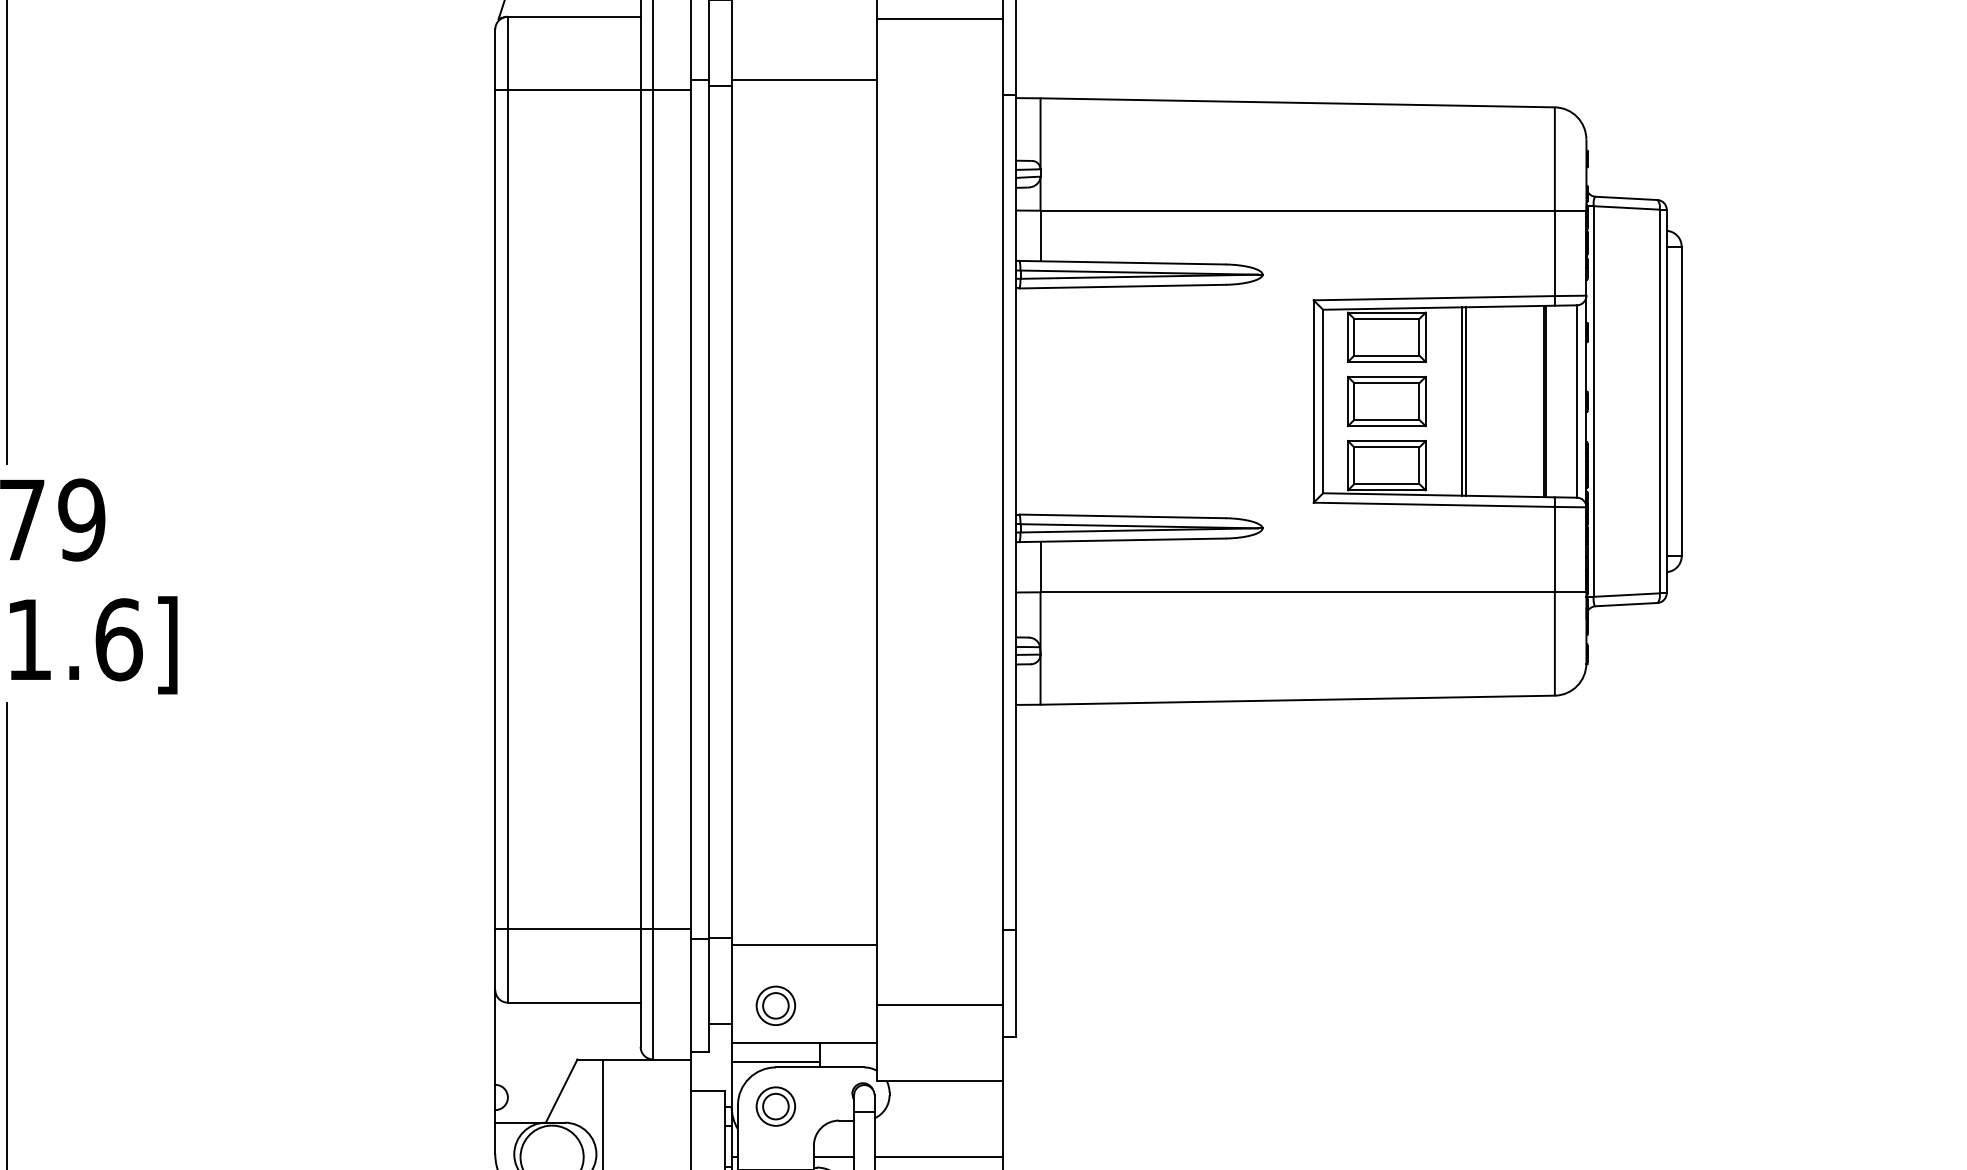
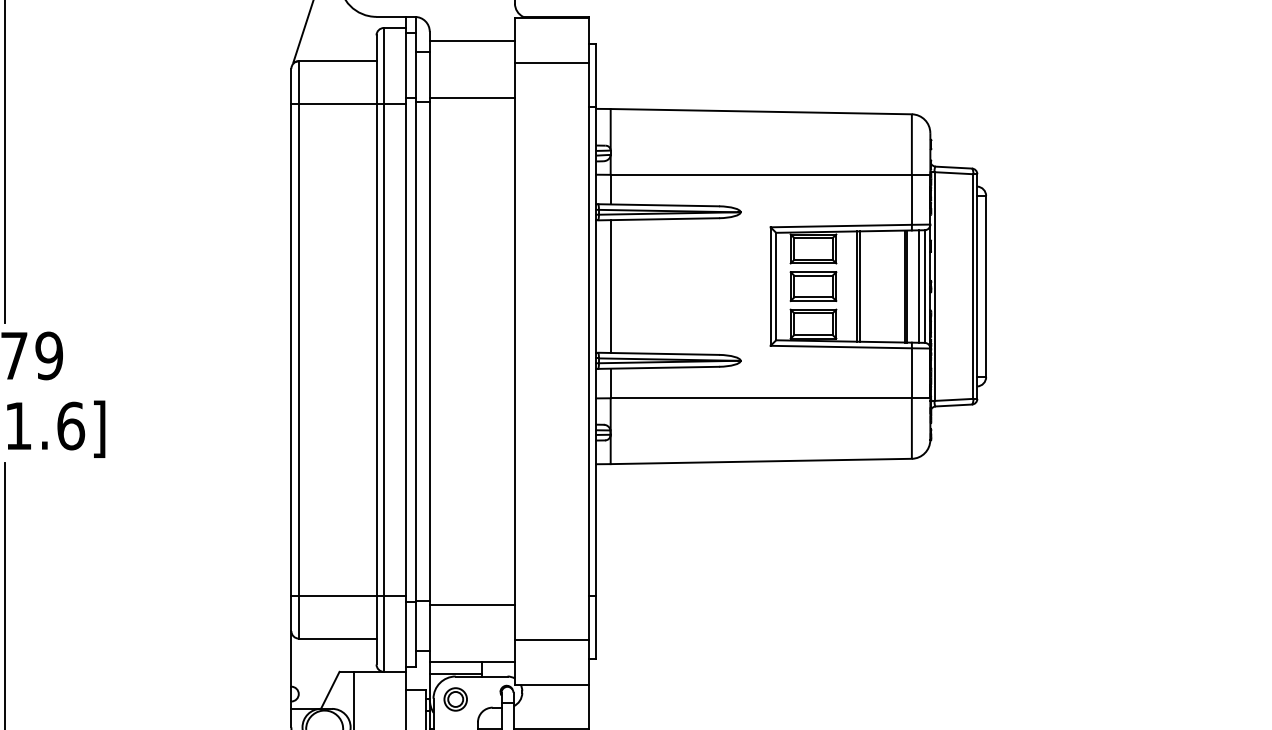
line: (1040, 401) -> (610, 286), added
line: (1567, 401) -> (919, 286), added
part: (775, 1005) -> (455, 640), removed

